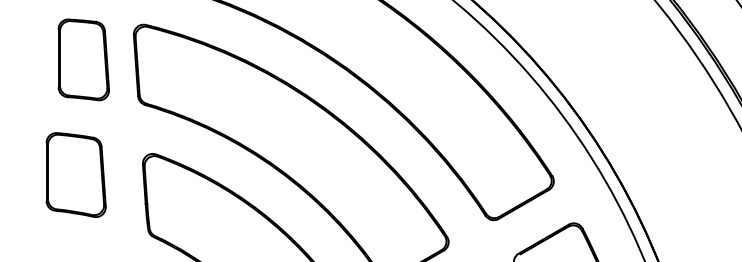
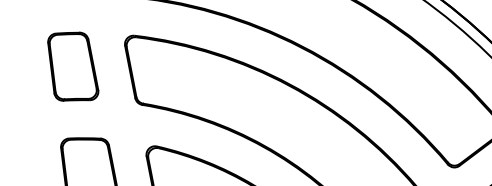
part: (83, 59) -> (72, 66), moved

